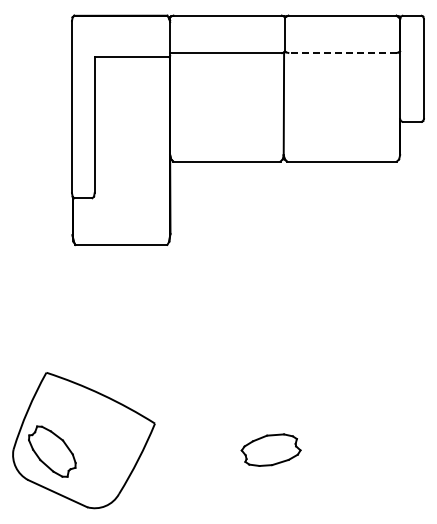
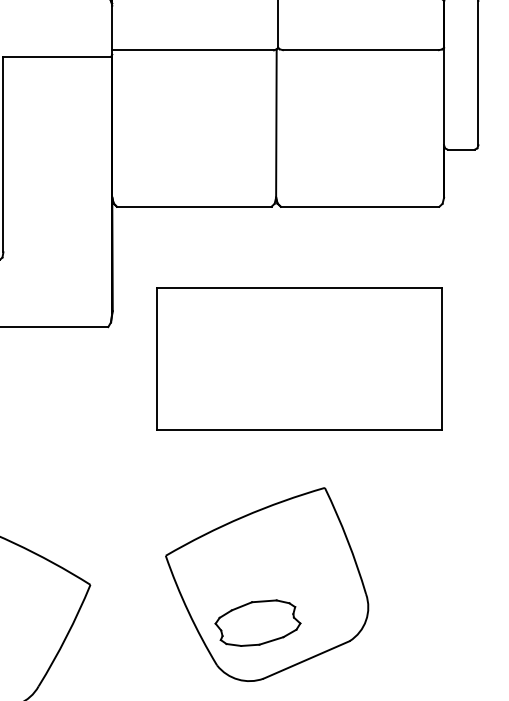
line: (342, 52) -> (360, 49), dashed -> solid
part: (299, 266) -> (298, 358), added
part: (277, 423) -> (267, 584), added

